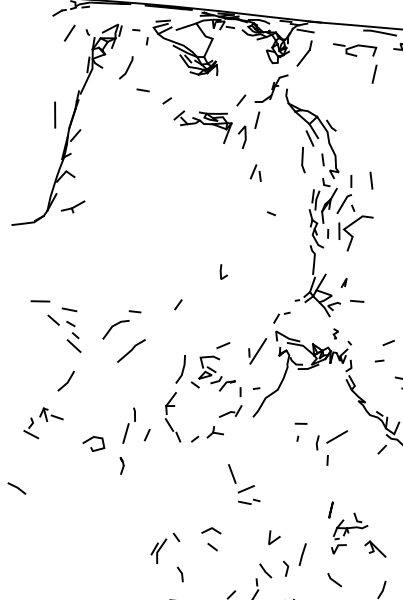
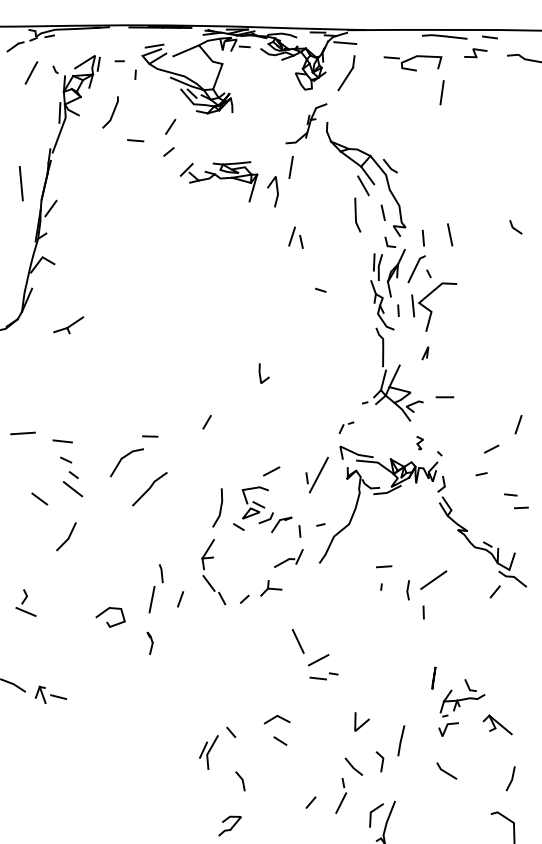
line: (241, 100) -> (170, 126), moved
part: (72, 206) -> (68, 325), moved
line: (344, 283) -> (425, 353), moved
part: (281, 317) -> (346, 427), size x0.7
line: (53, 319) -> (39, 498), moved
part: (51, 414) -> (50, 694), moved

